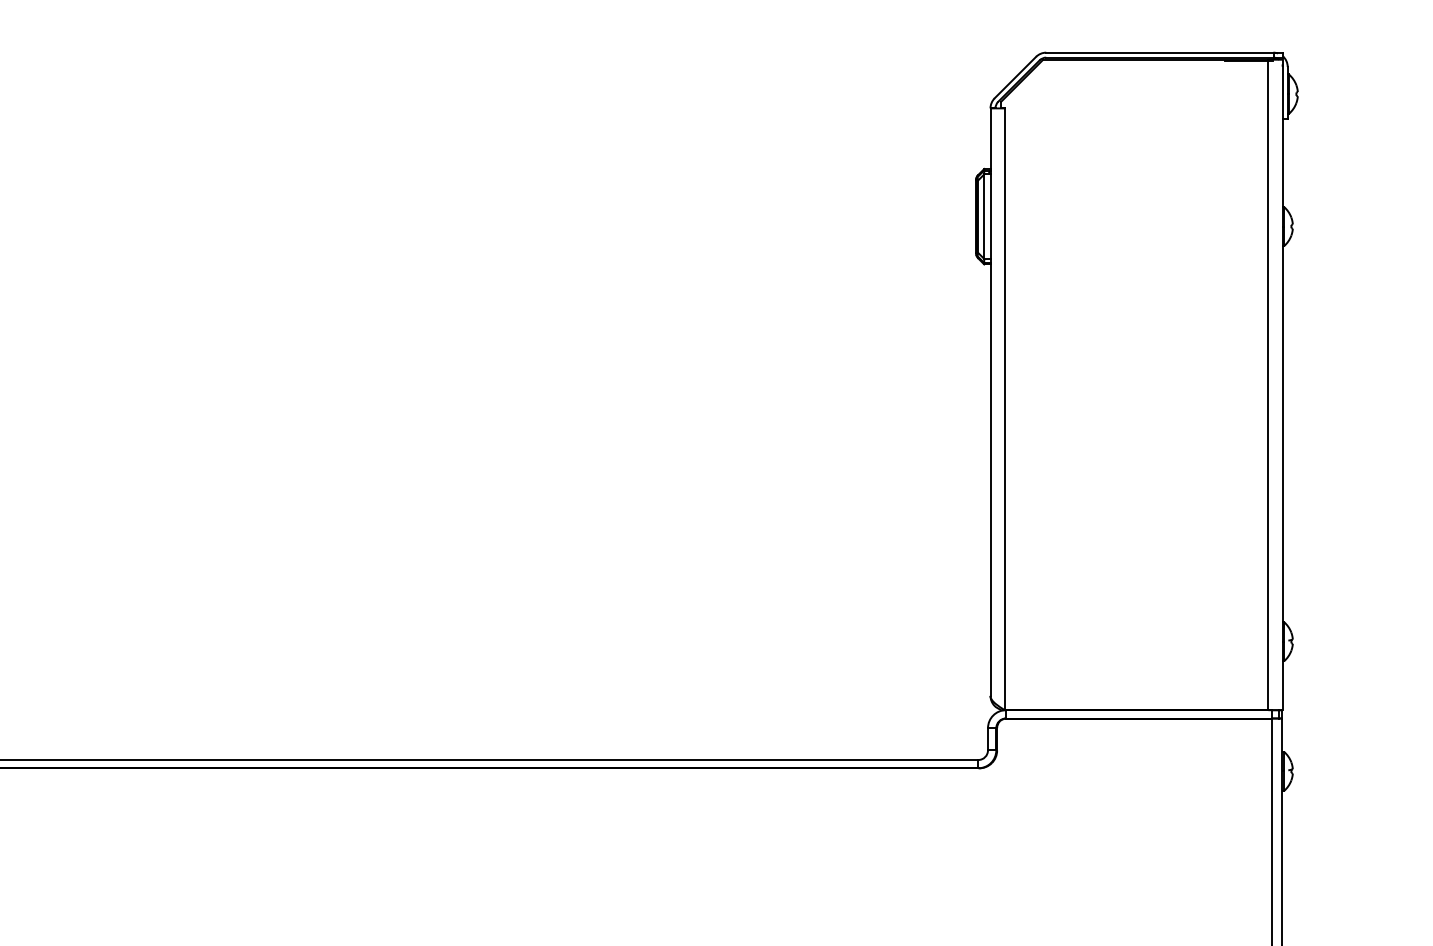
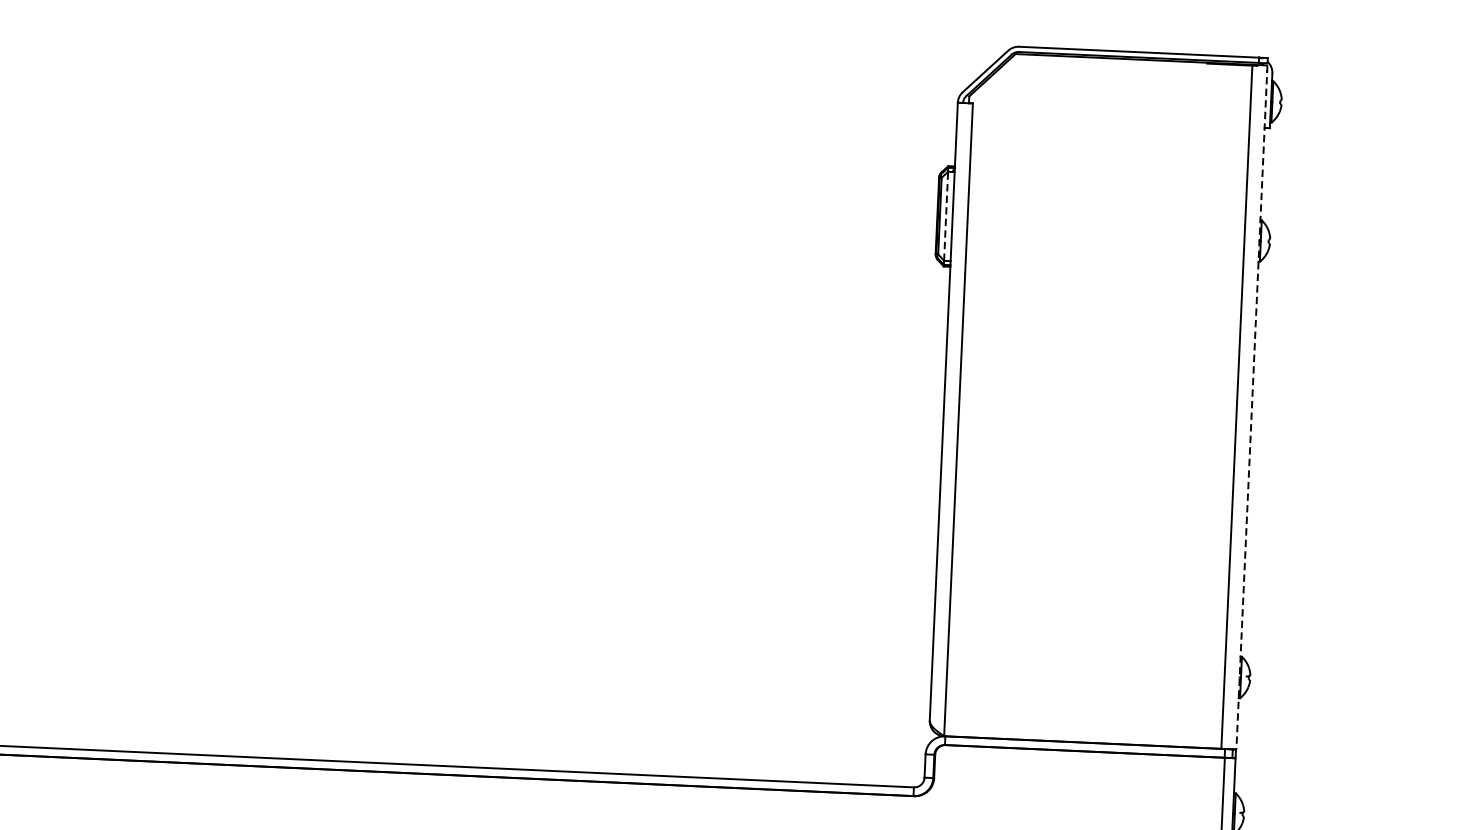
line: (984, 216) -> (946, 216), solid -> dashed
line: (1282, 385) -> (1251, 408), solid -> dashed

